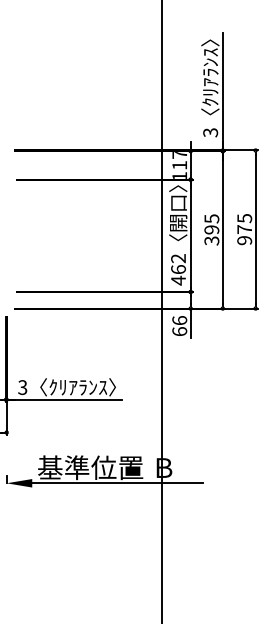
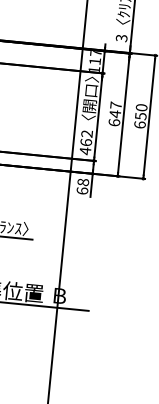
text: (211, 229) -> (115, 113), 395 -> 647
text: (244, 229) -> (140, 116), 975 -> 650
text: (179, 320) -> (83, 182), 66 -> 68

